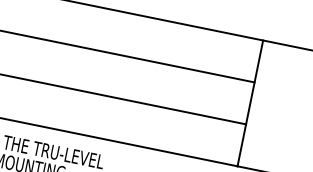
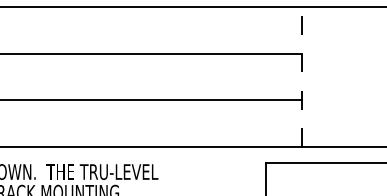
line: (250, 103) -> (302, 76), solid -> dashed

